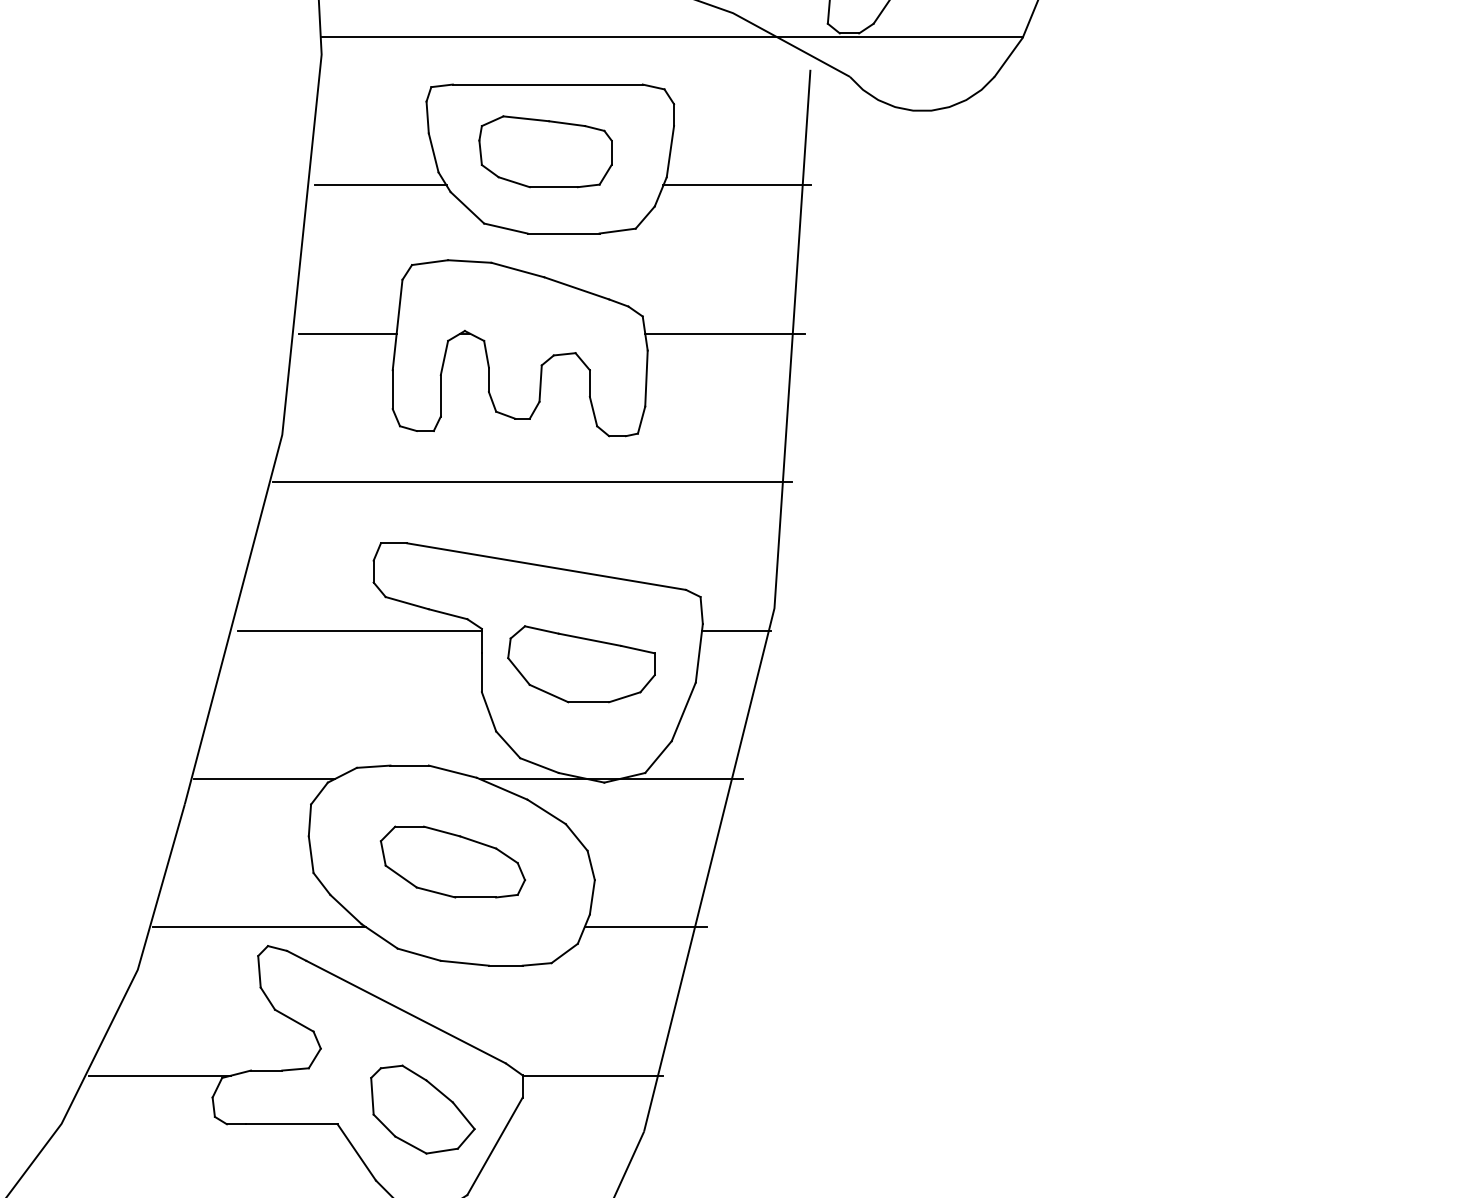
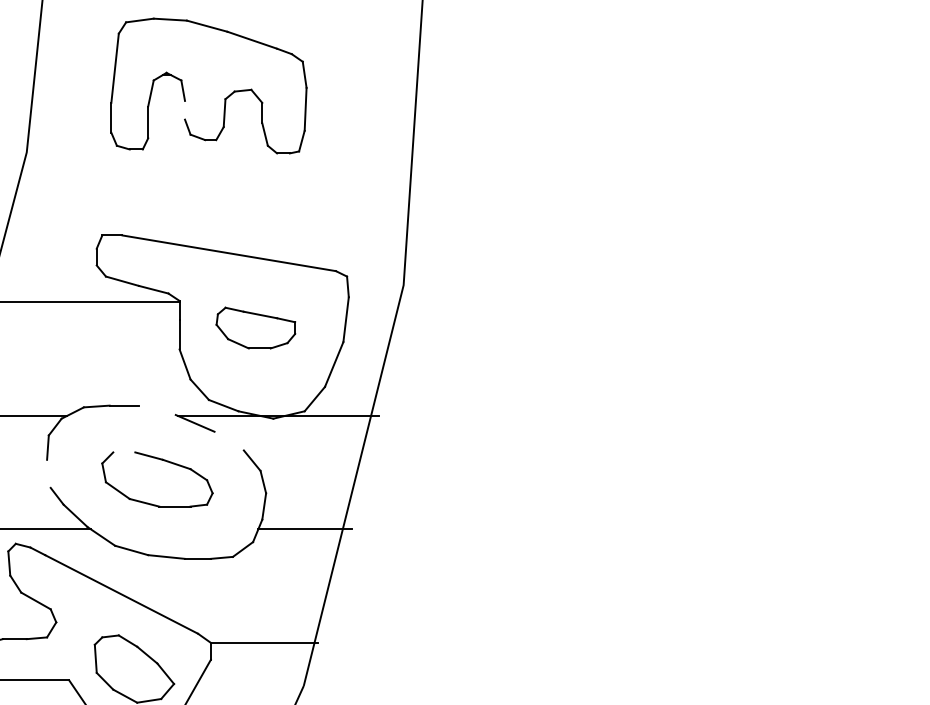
line: (347, 333) -> (76, 74), removed
line: (724, 333) -> (365, 74), removed
line: (488, 379) -> (184, 110), removed
line: (532, 482) -> (218, 188), removed
line: (736, 630) -> (374, 302), removed
part: (581, 664) -> (255, 328), size x0.7
line: (452, 771) -> (157, 410), removed
line: (546, 811) -> (229, 440), removed
line: (409, 826) -> (124, 452), removed
line: (310, 854) -> (48, 473), removed

